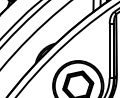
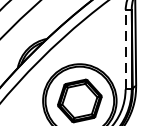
line: (109, 50) -> (125, 48), solid -> dashed

